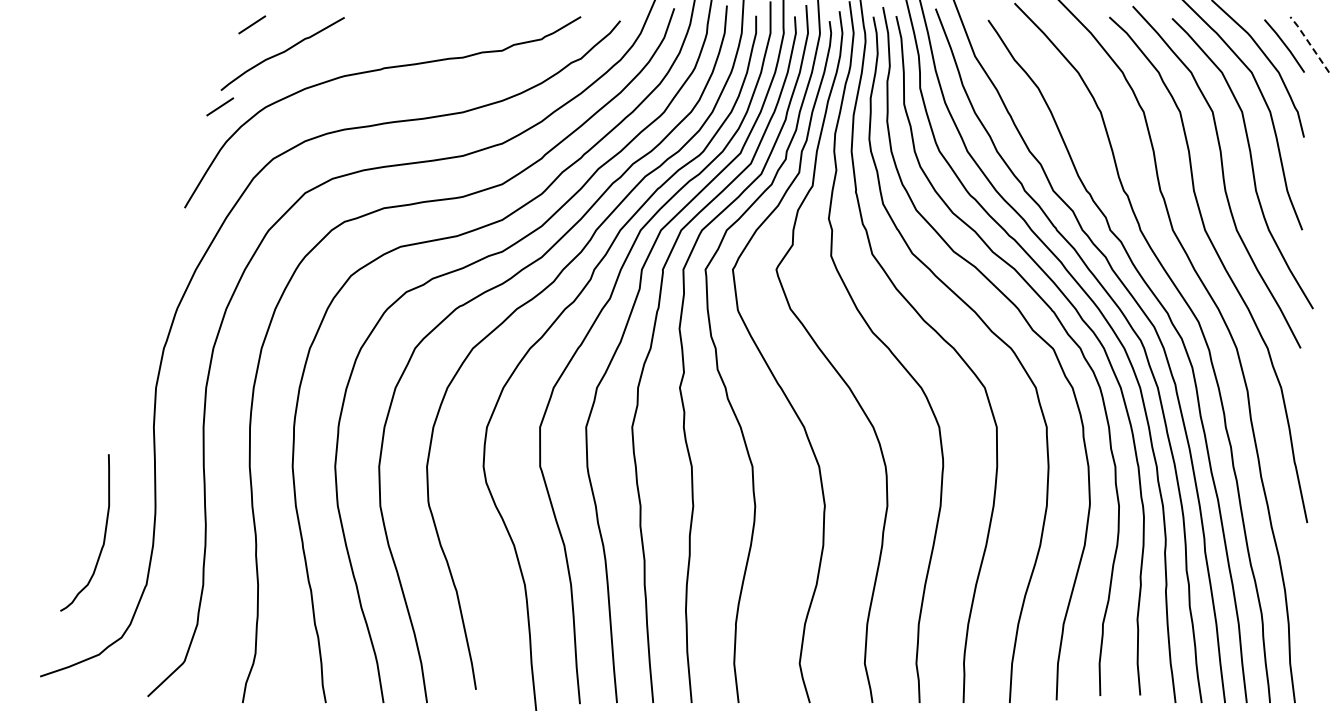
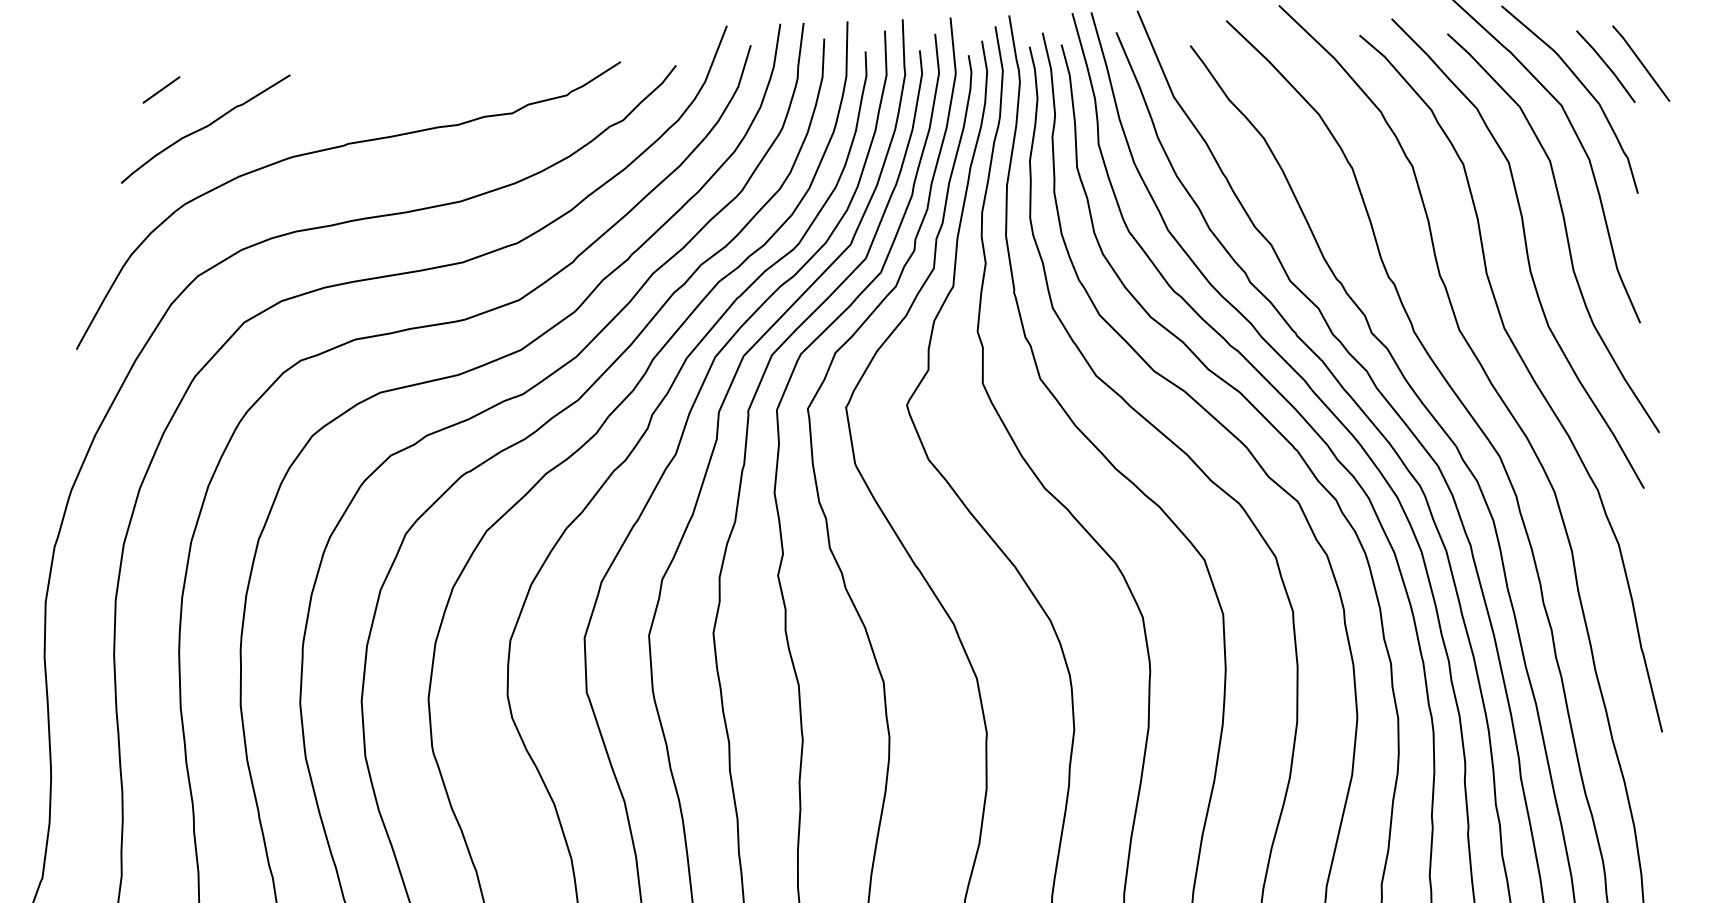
line: (1309, 43) -> (1640, 61), dashed -> solid
line: (220, 106) -> (121, 205), removed

